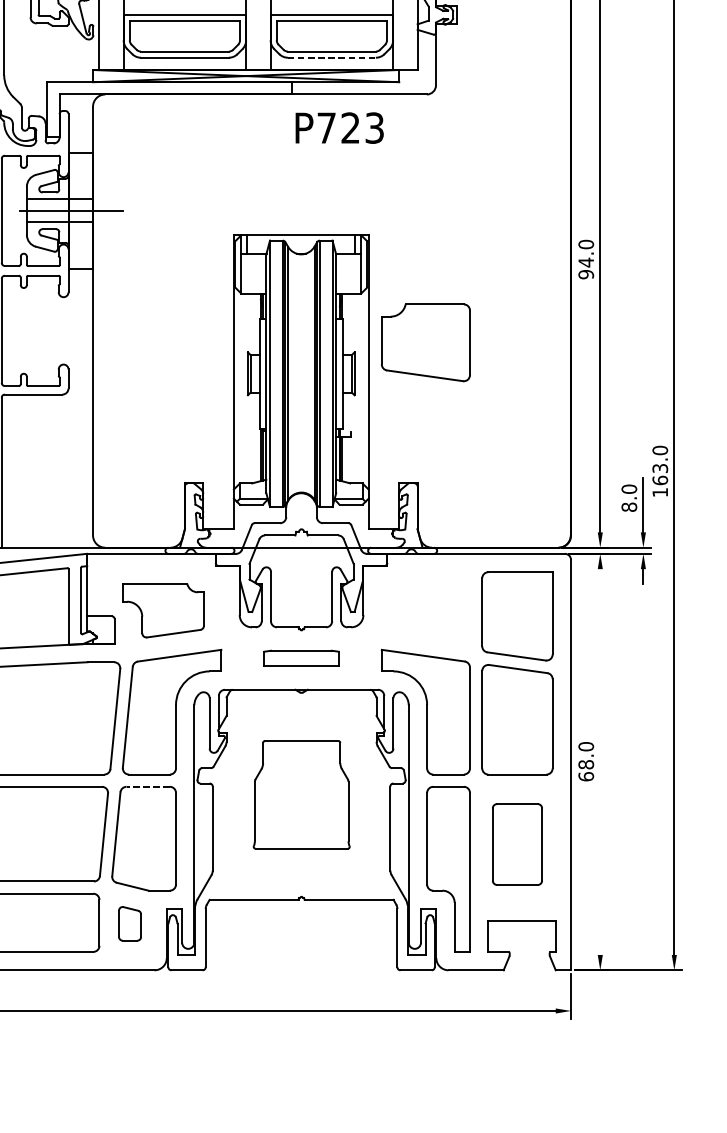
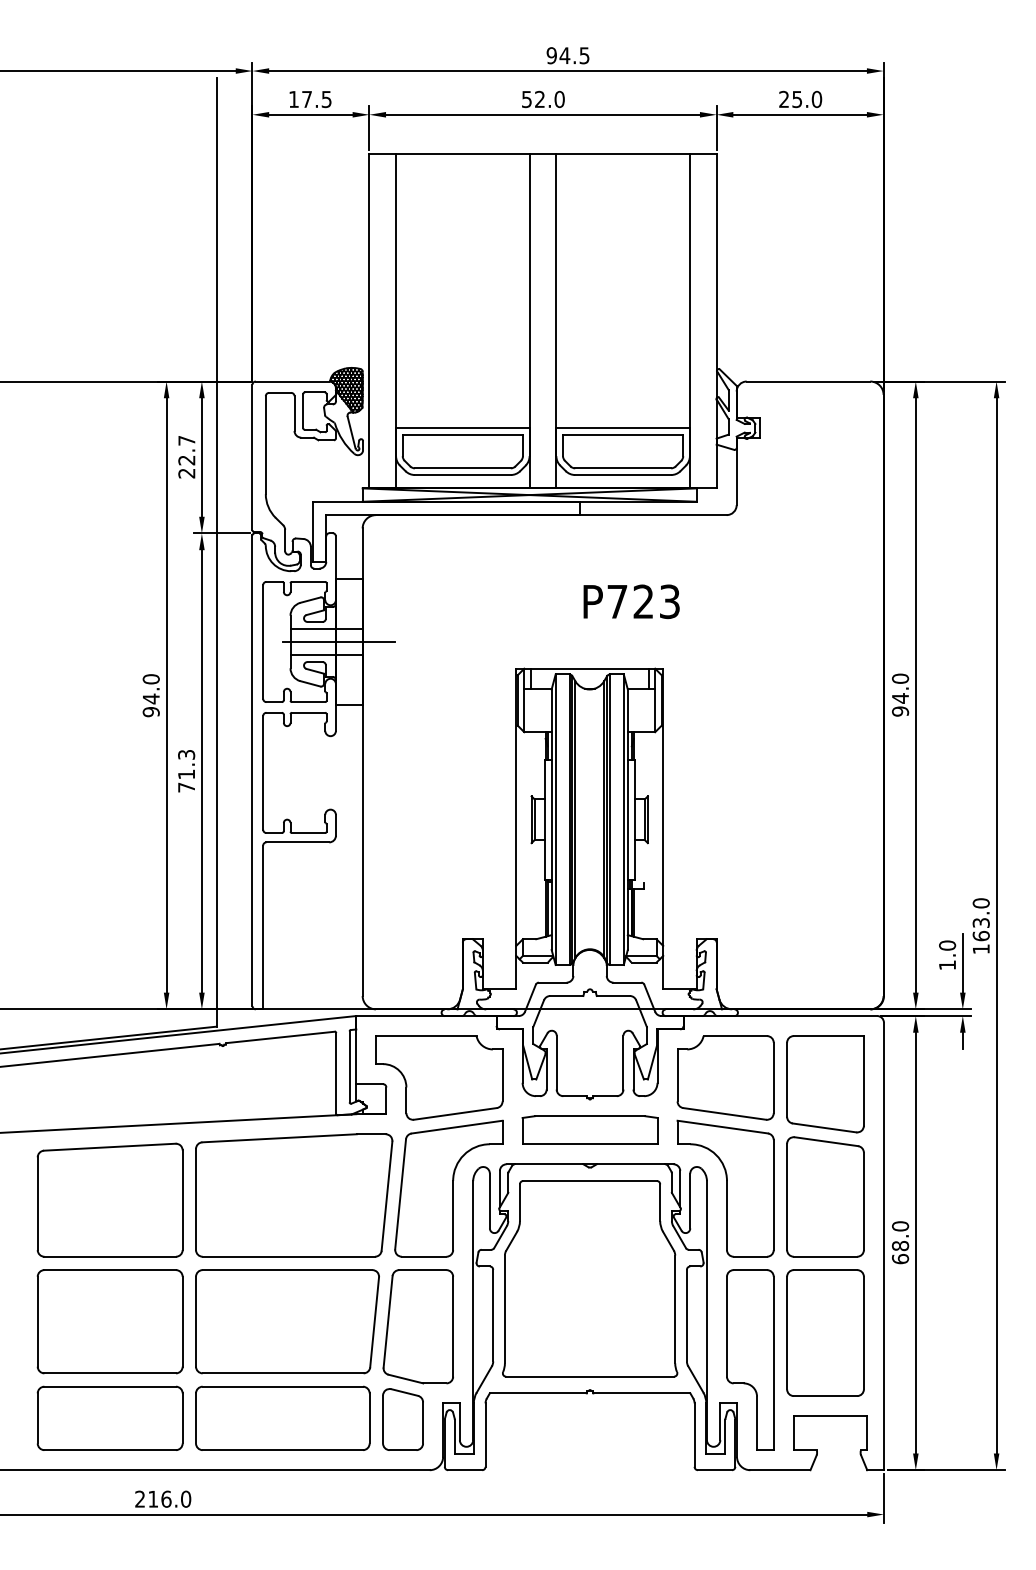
line: (332, 58) -> (623, 475), dashed -> solid
text: (339, 127) -> (631, 601), moved
part: (425, 342) -> (725, 1077), moved
text: (629, 507) -> (947, 965), 8.0 -> 1.0
part: (163, 610) -> (439, 1077), size x1.43
part: (301, 657) -> (589, 1129), size x1.67
line: (599, 761) -> (915, 1242), added
line: (147, 787) -> (422, 1270), dashed -> solid
part: (301, 794) -> (590, 1278), size x1.67
part: (517, 844) -> (825, 1332), size x1.43
part: (129, 923) -> (402, 1419), size x1.67

